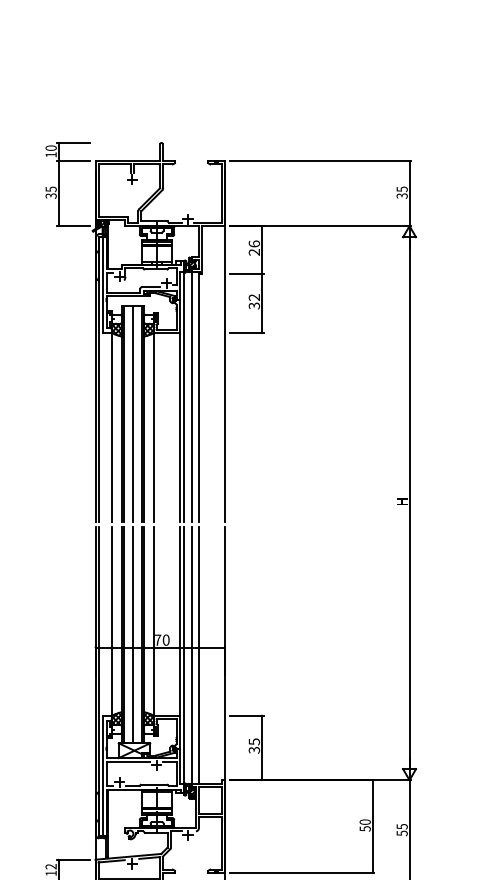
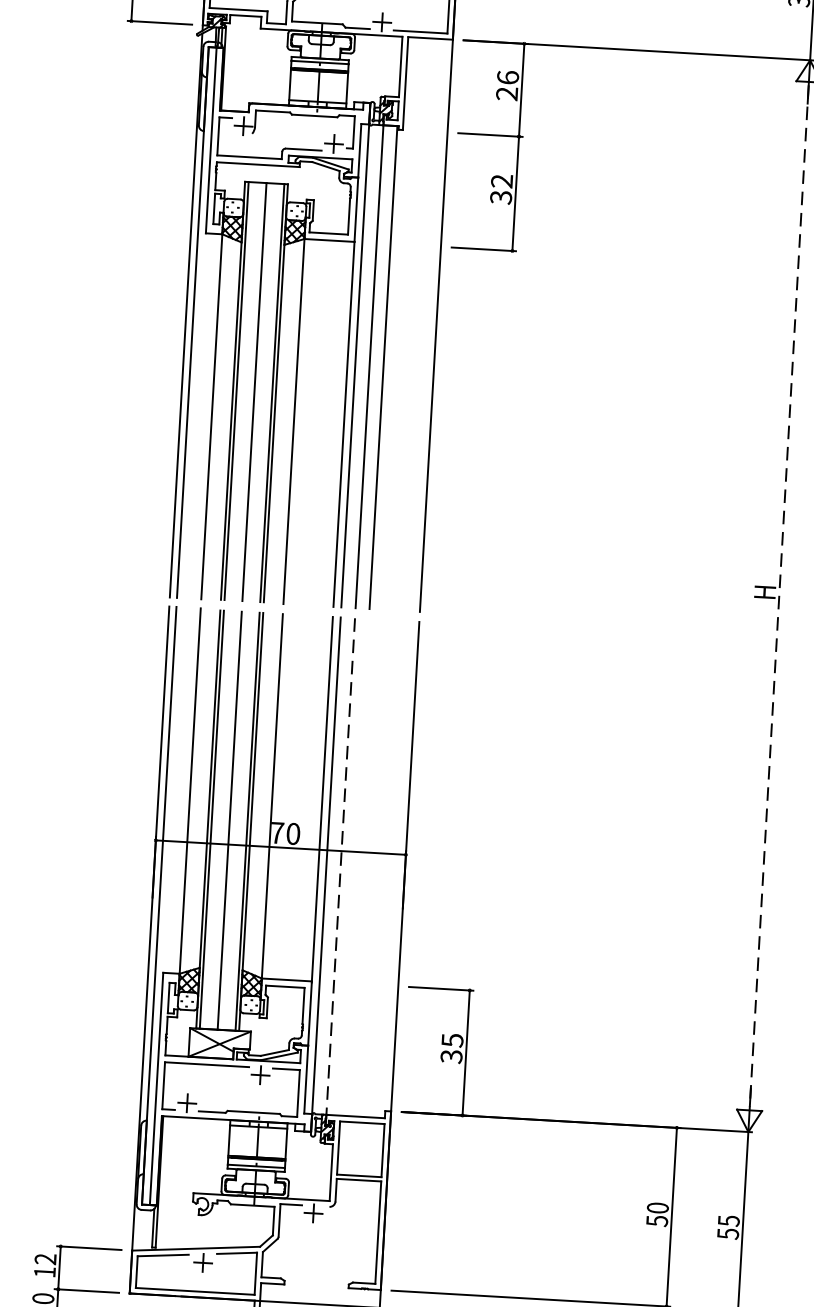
line: (409, 503) -> (779, 596), solid -> dashed
line: (191, 655) -> (340, 866), solid -> dashed
line: (198, 655) -> (354, 867), removed

